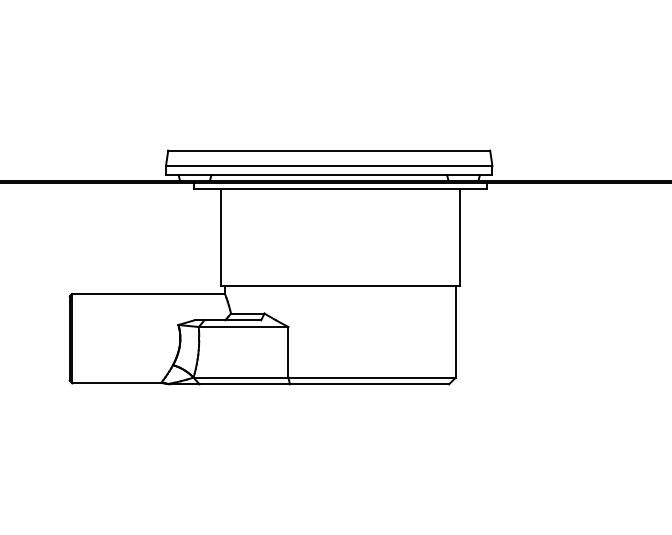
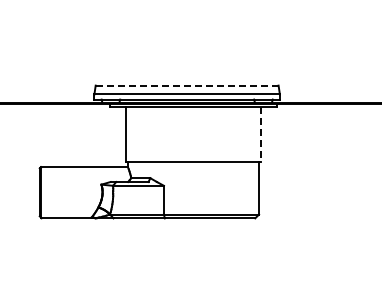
line: (329, 150) -> (187, 85), solid -> dashed
line: (460, 236) -> (261, 134), solid -> dashed

